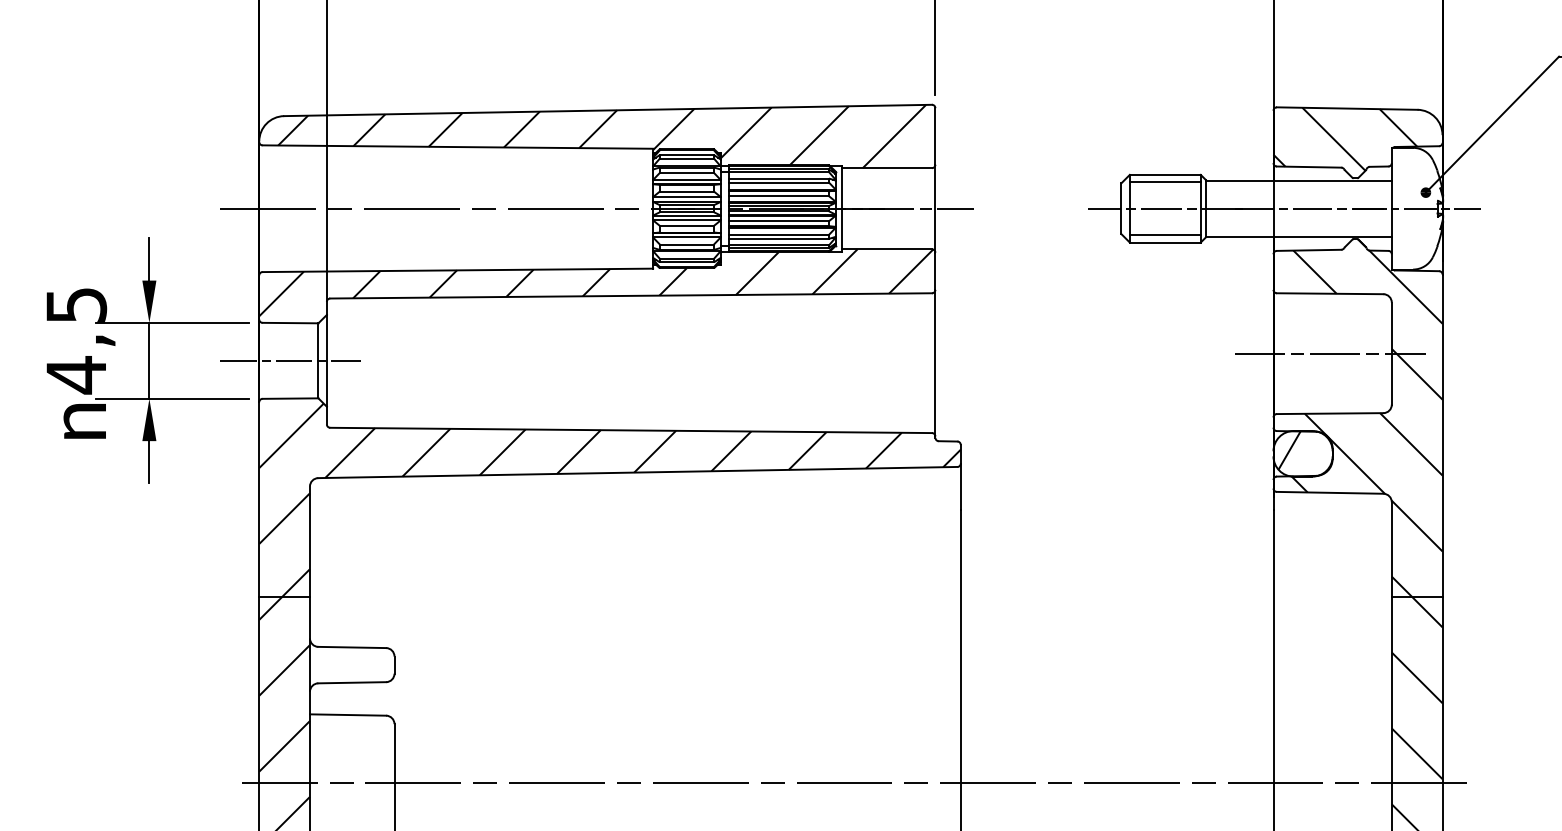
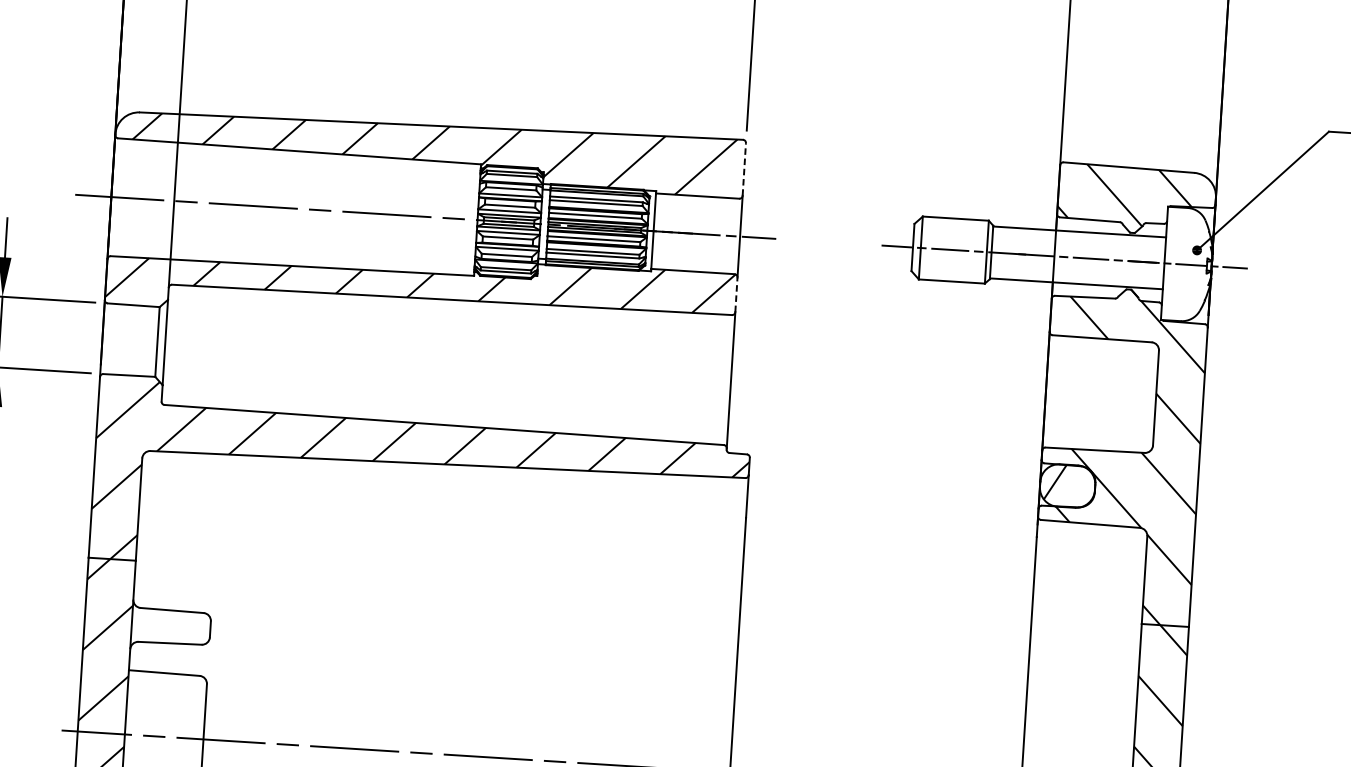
line: (935, 135) -> (744, 168), solid -> dashed
line: (1164, 181) -> (954, 224), removed
line: (1164, 235) -> (951, 274), removed
line: (935, 271) -> (736, 295), solid -> dashed
line: (1329, 353) -> (1098, 394), removed
line: (290, 360) -> (131, 340), removed

